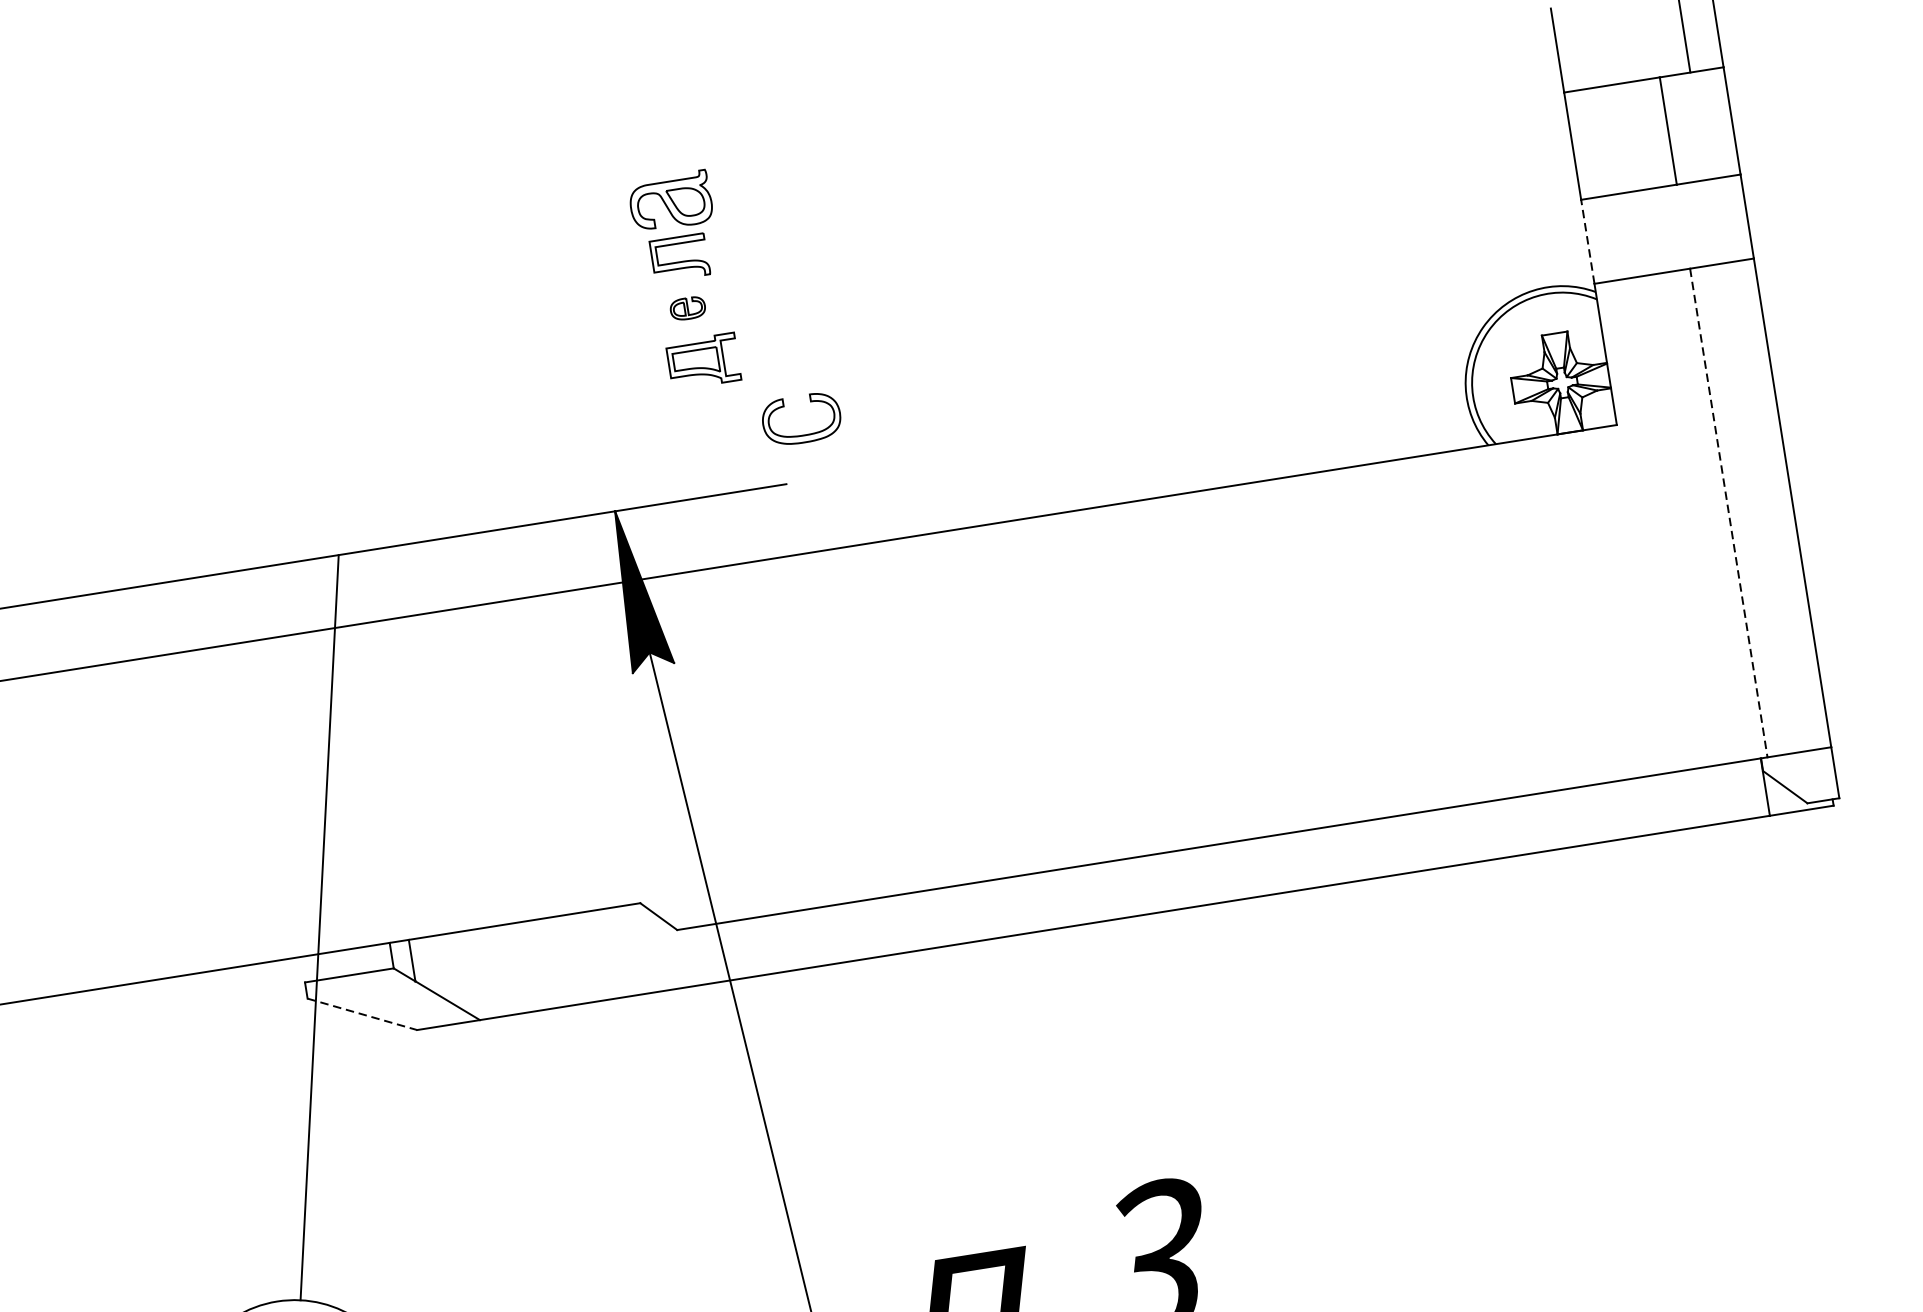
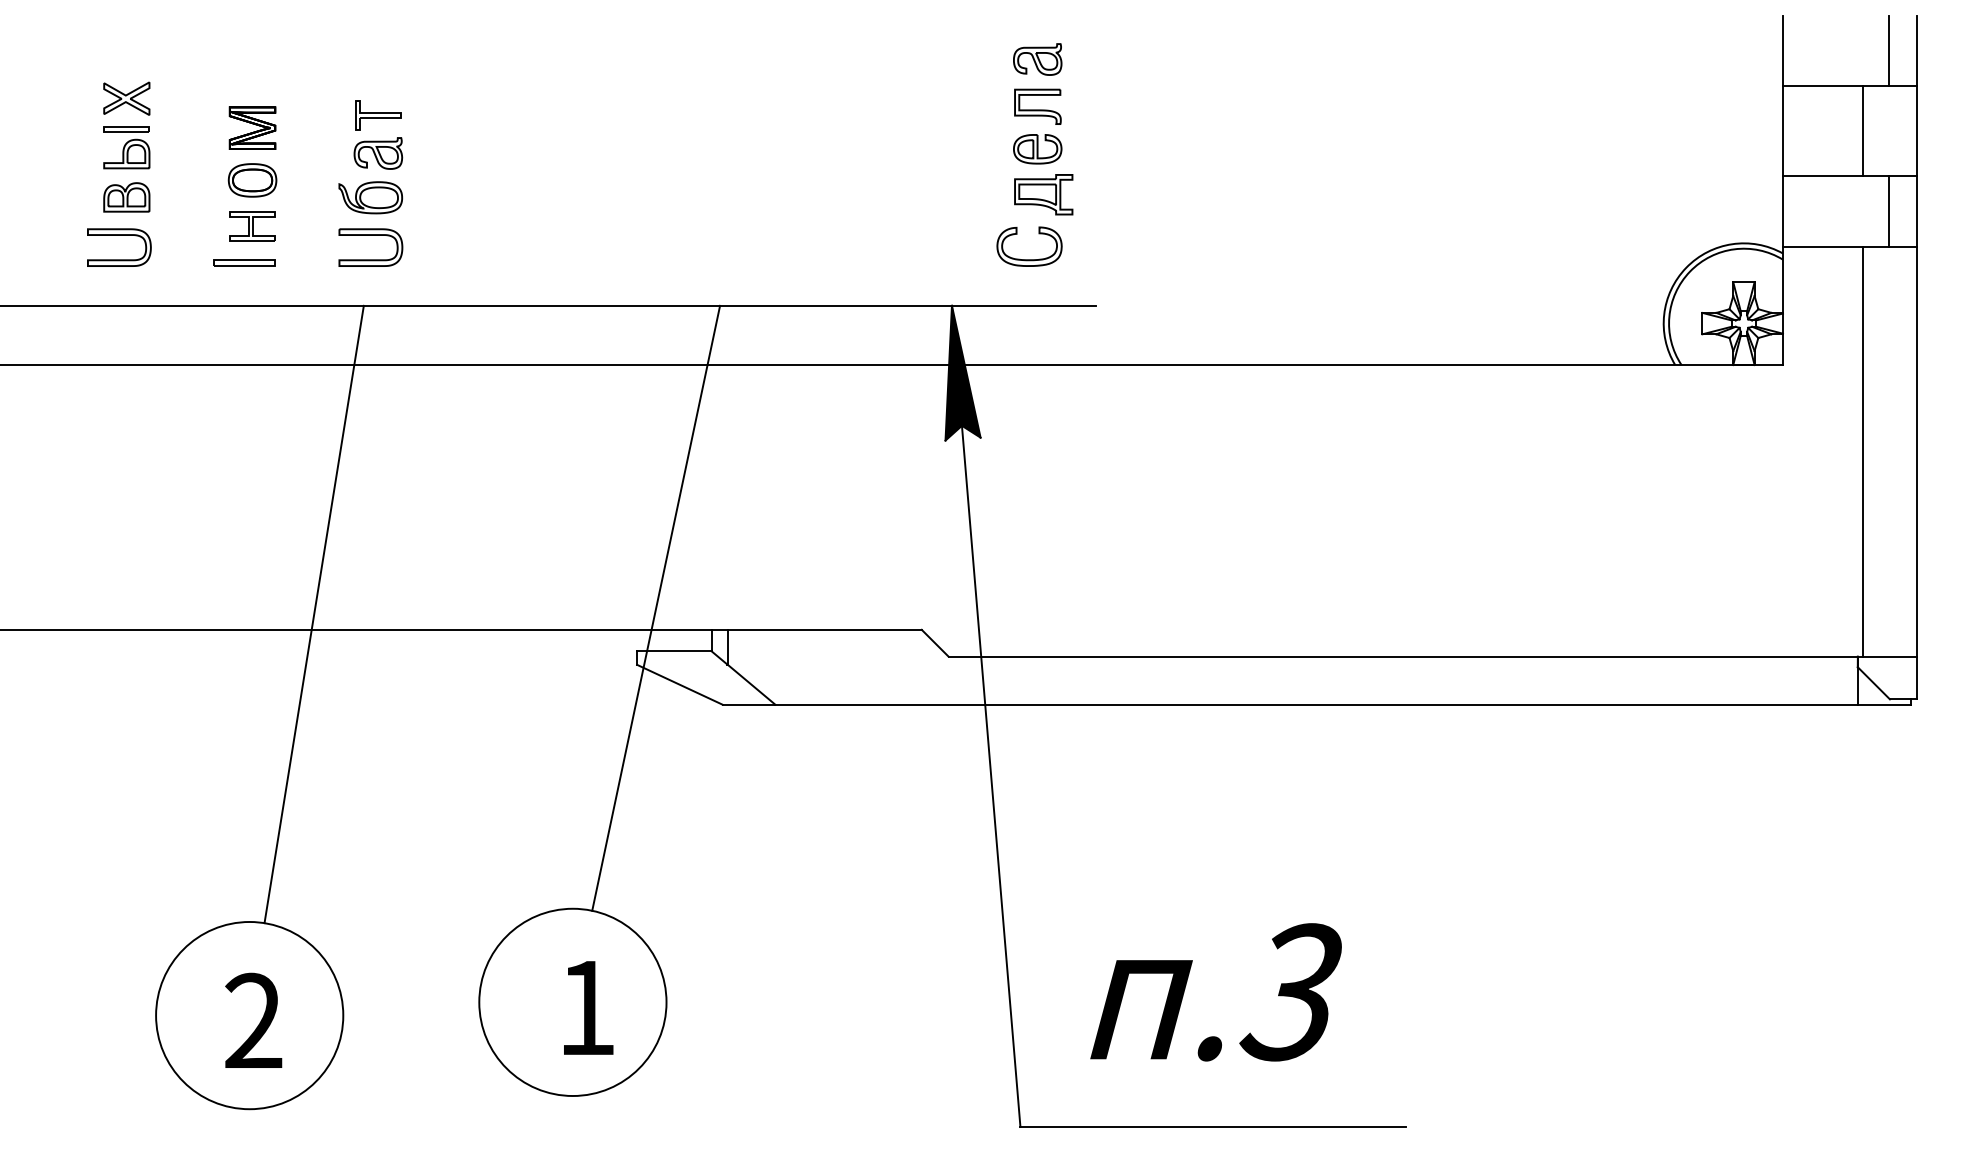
part: (670, 201) -> (1037, 59), size x0.71
line: (1713, 222) -> (1888, 211), added
line: (1587, 240) -> (1782, 210), dashed -> solid
part: (687, 308) -> (1037, 149), size x1.67
part: (804, 434) -> (1029, 259), moved
line: (1729, 512) -> (1863, 451), dashed -> solid
line: (363, 1013) -> (680, 684), dashed -> solid

